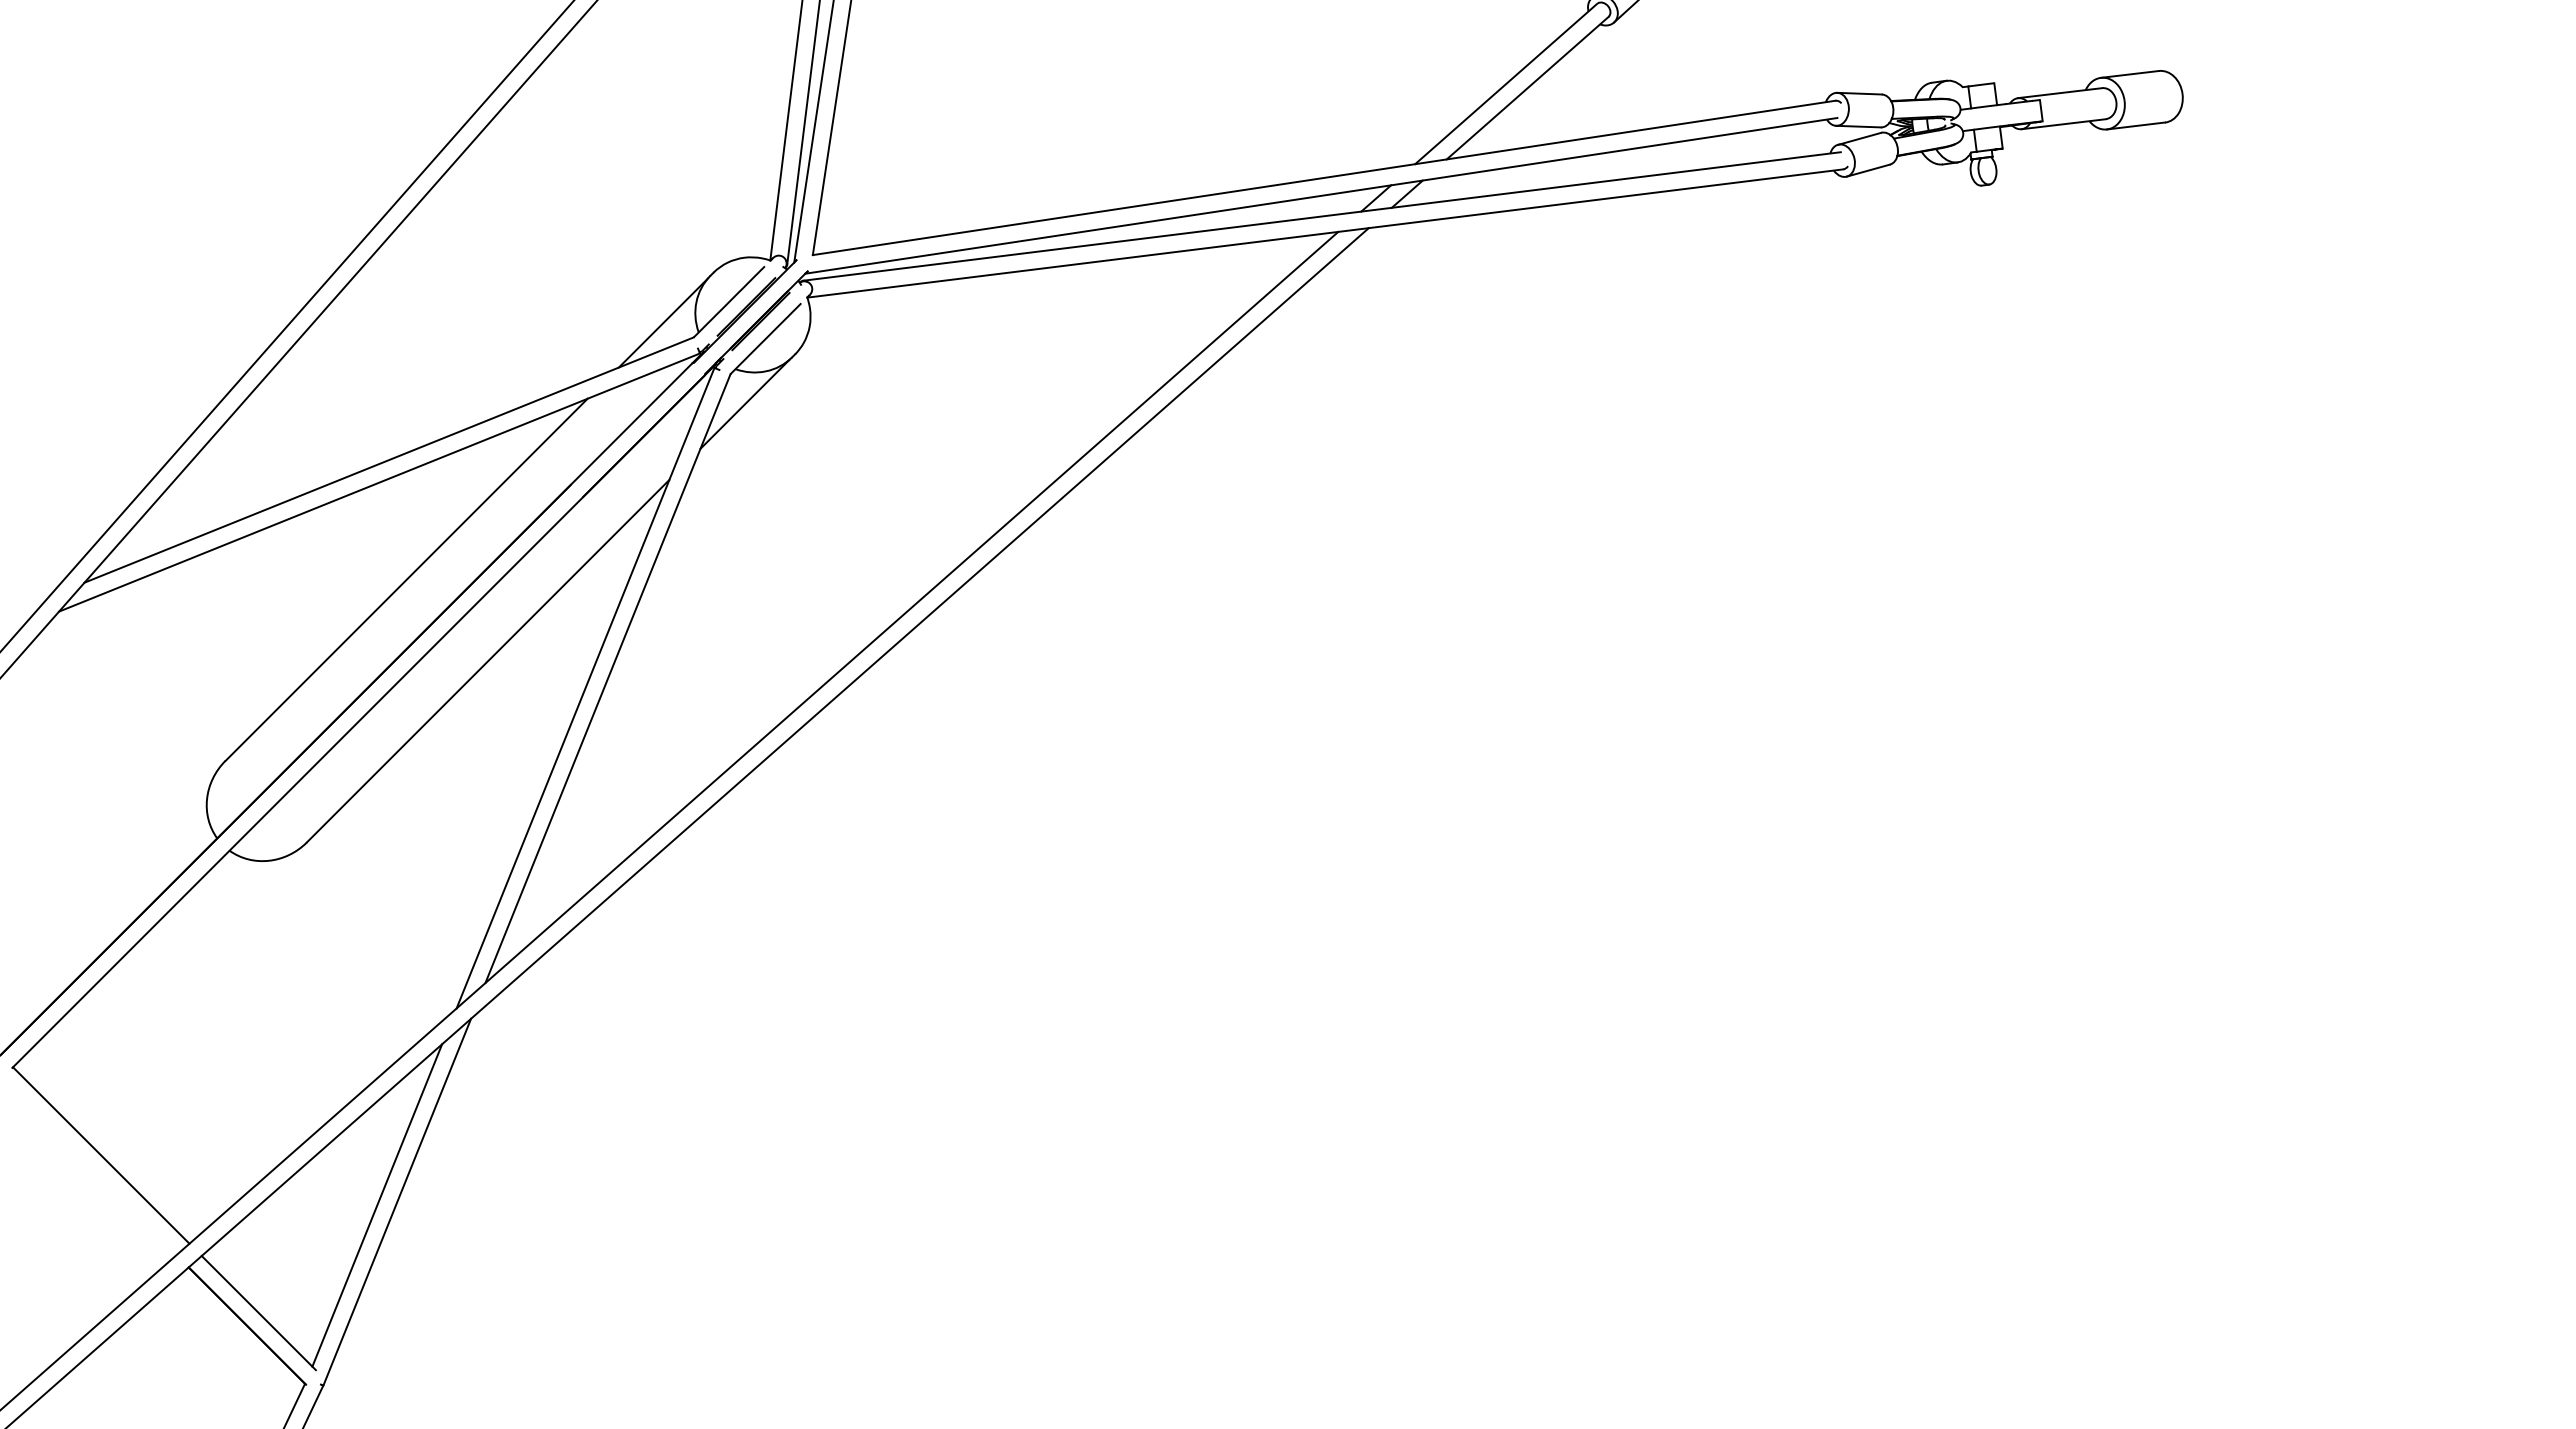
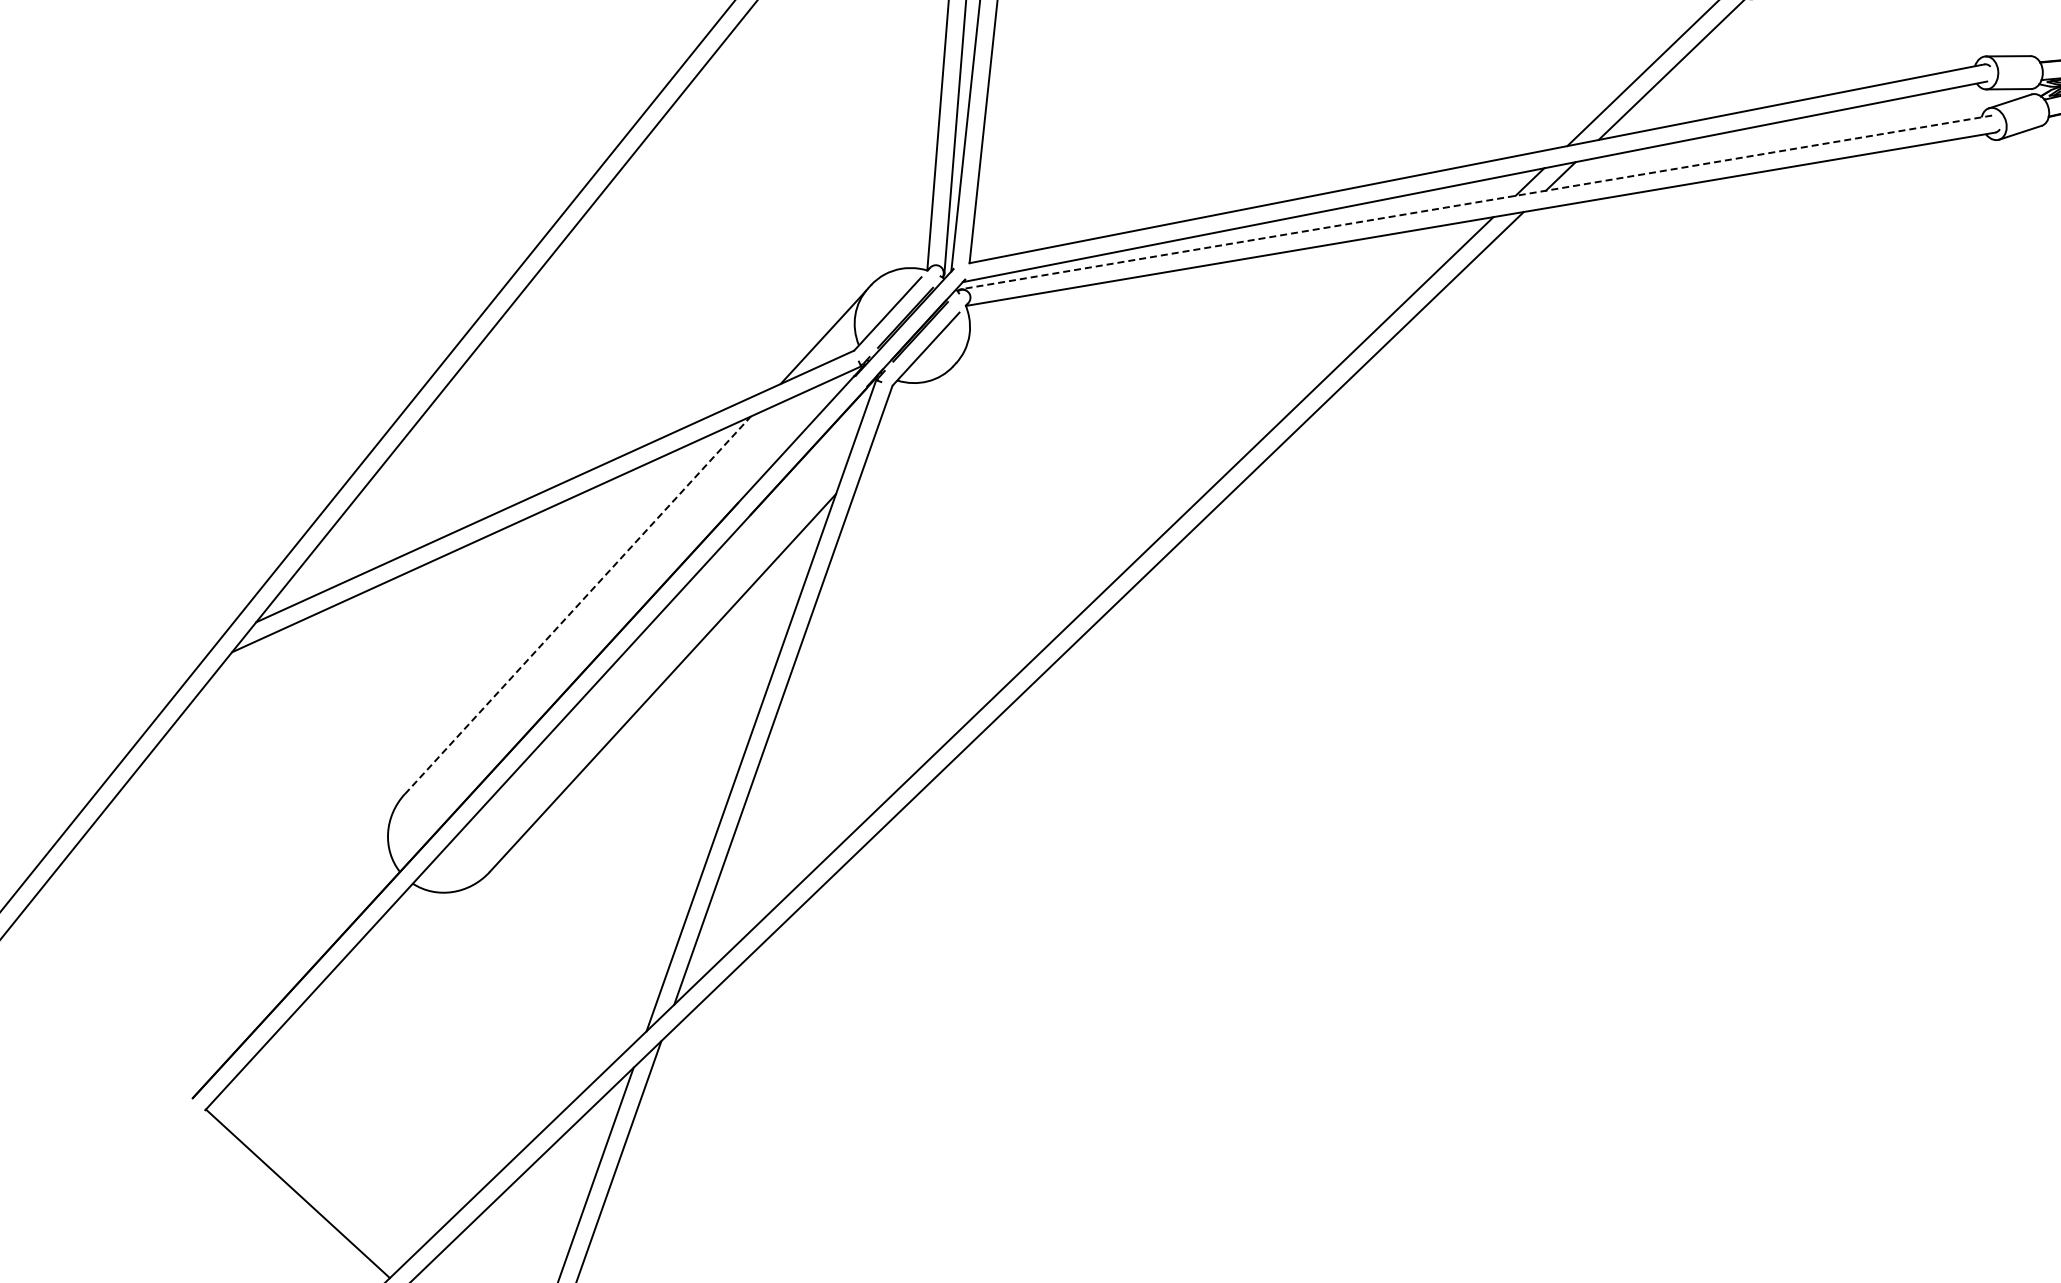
line: (1322, 216) -> (1477, 202), solid -> dashed
line: (744, 403) -> (907, 414), removed
line: (406, 579) -> (577, 605), solid -> dashed

